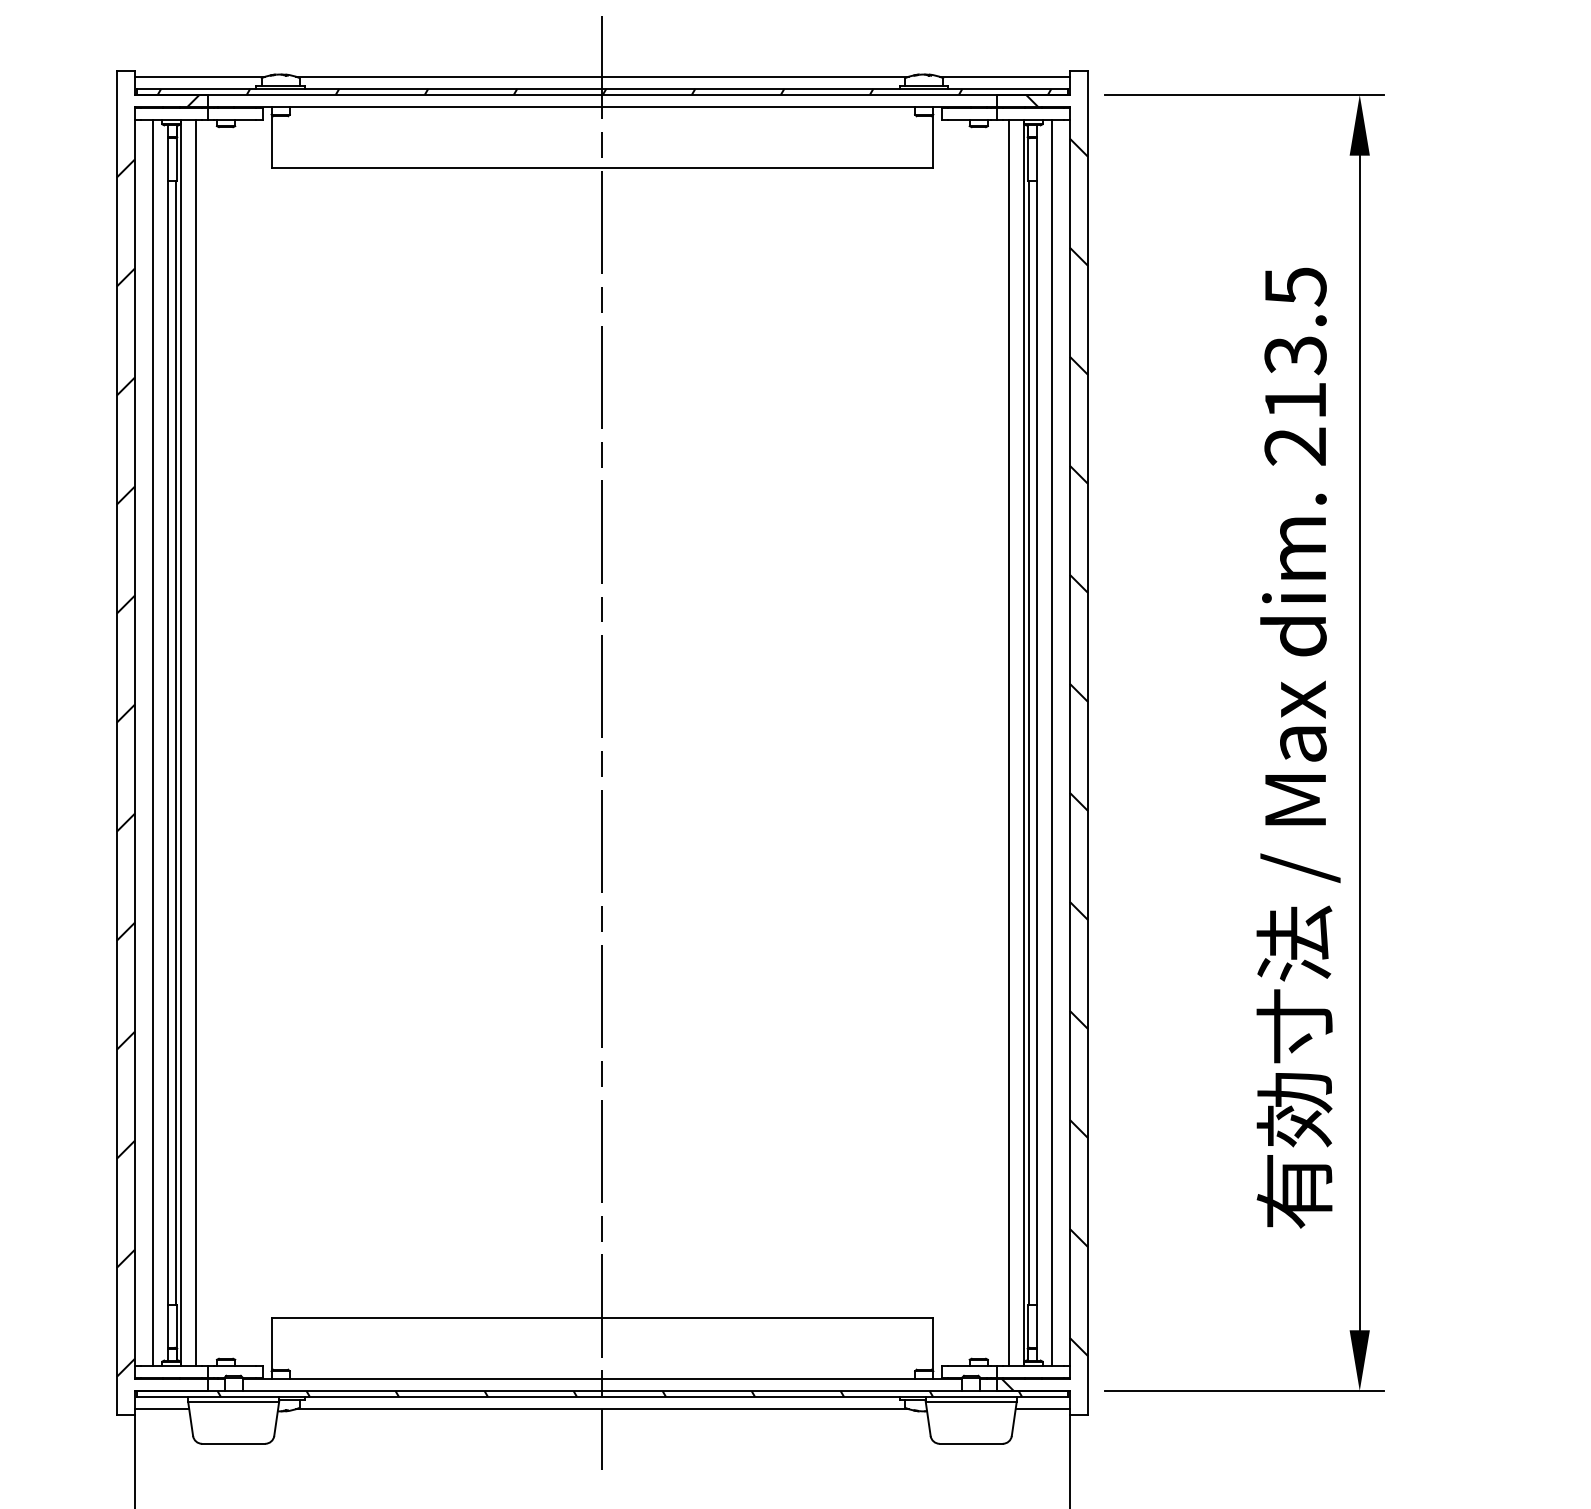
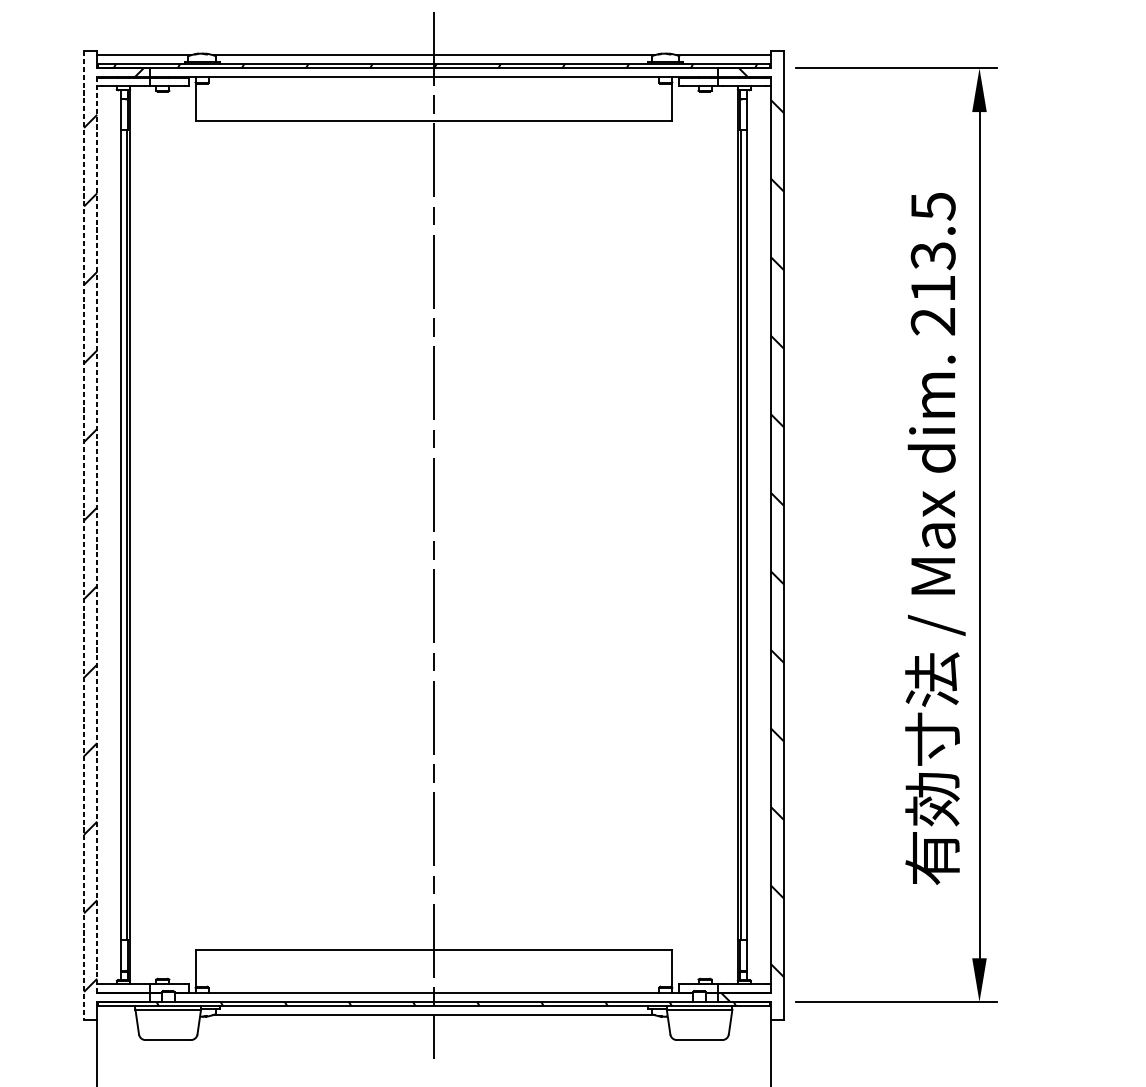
line: (135, 742) -> (97, 534), solid -> dashed
line: (153, 742) -> (110, 534), removed
line: (195, 742) -> (140, 534), removed
line: (1009, 742) -> (727, 534), removed
line: (1051, 742) -> (757, 534), removed
line: (116, 743) -> (83, 535), solid -> dashed
line: (162, 1409) -> (116, 1015), removed
line: (1042, 1409) -> (750, 1015), removed

